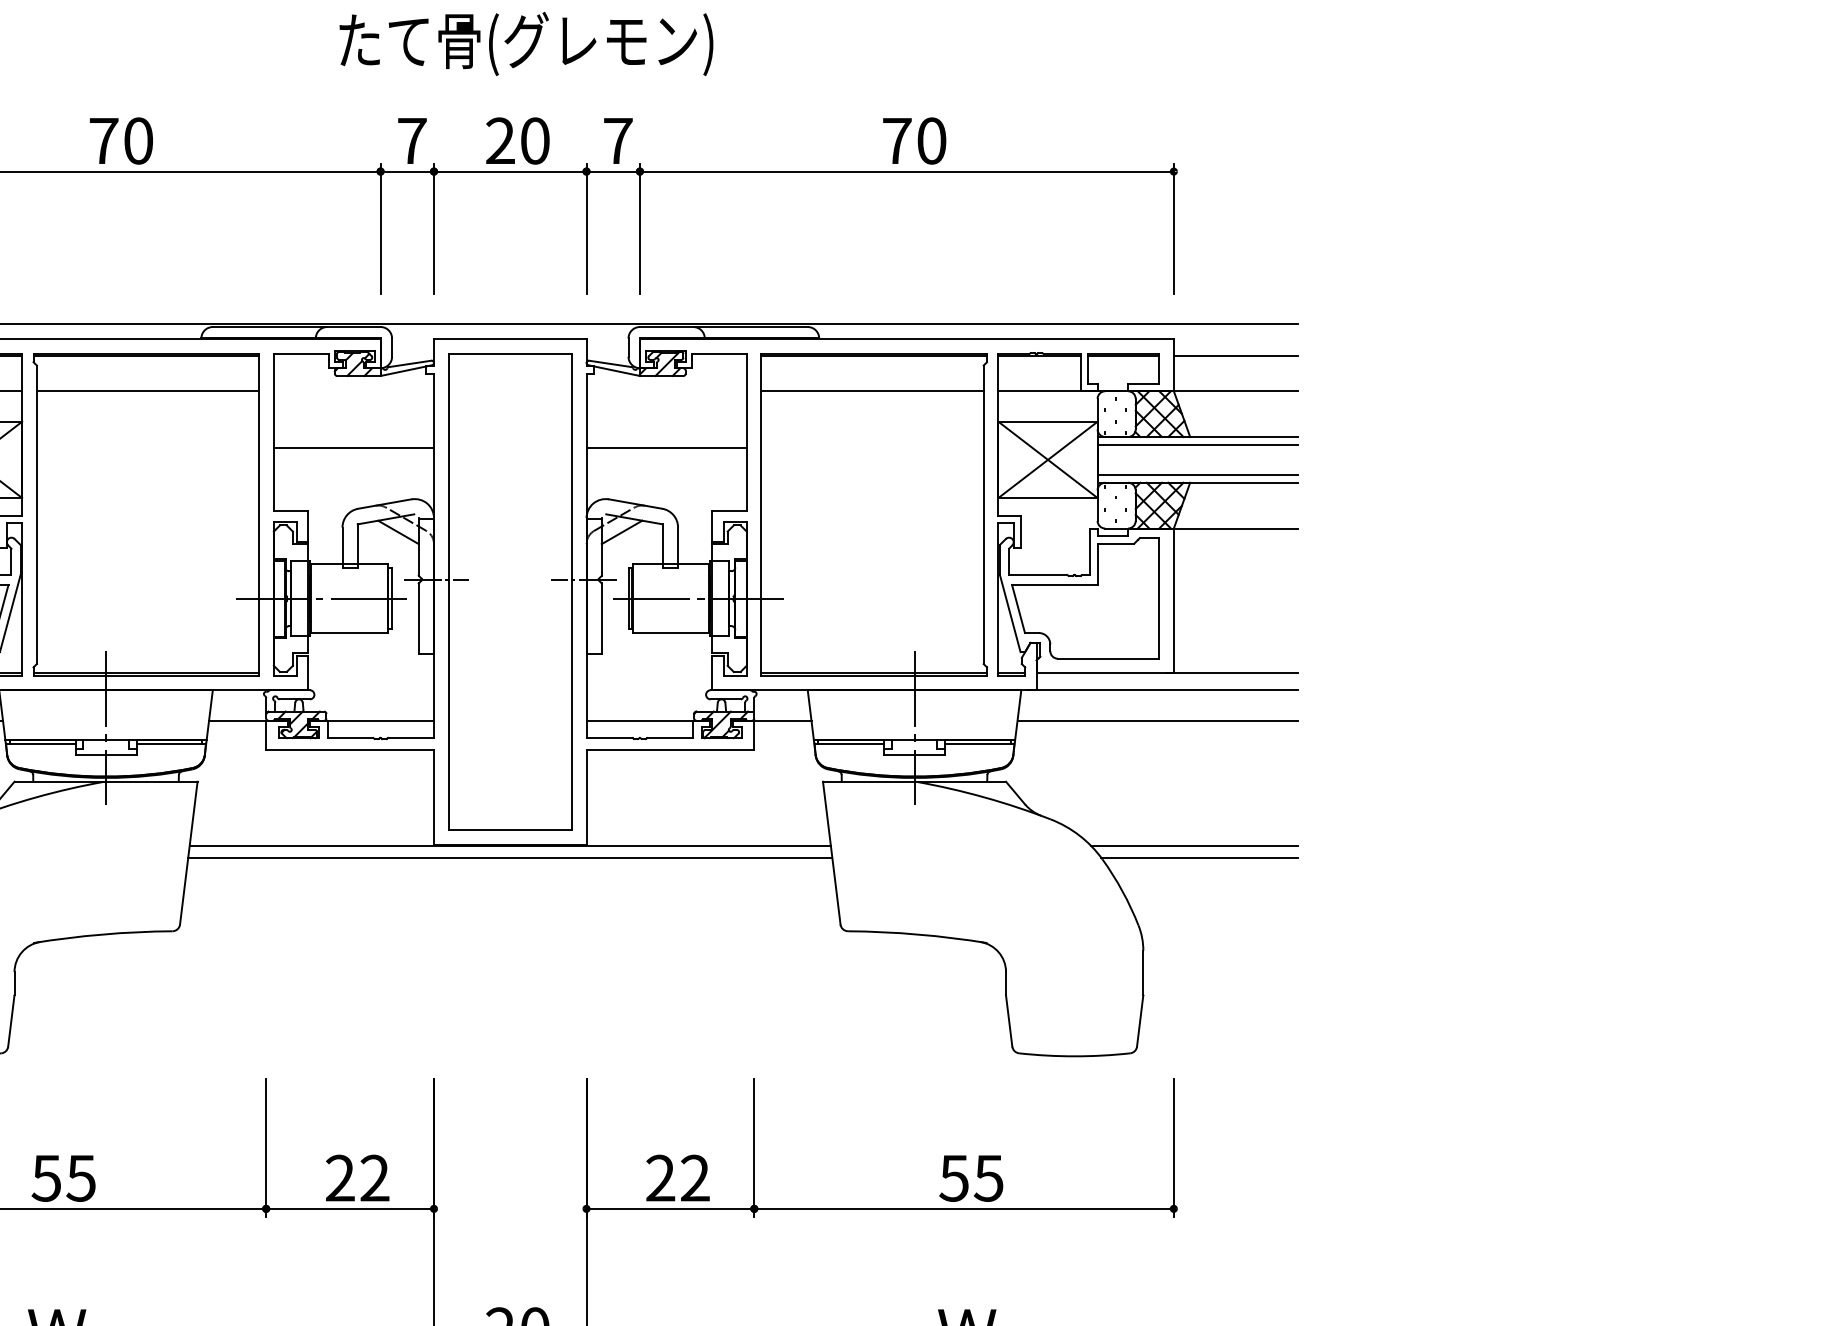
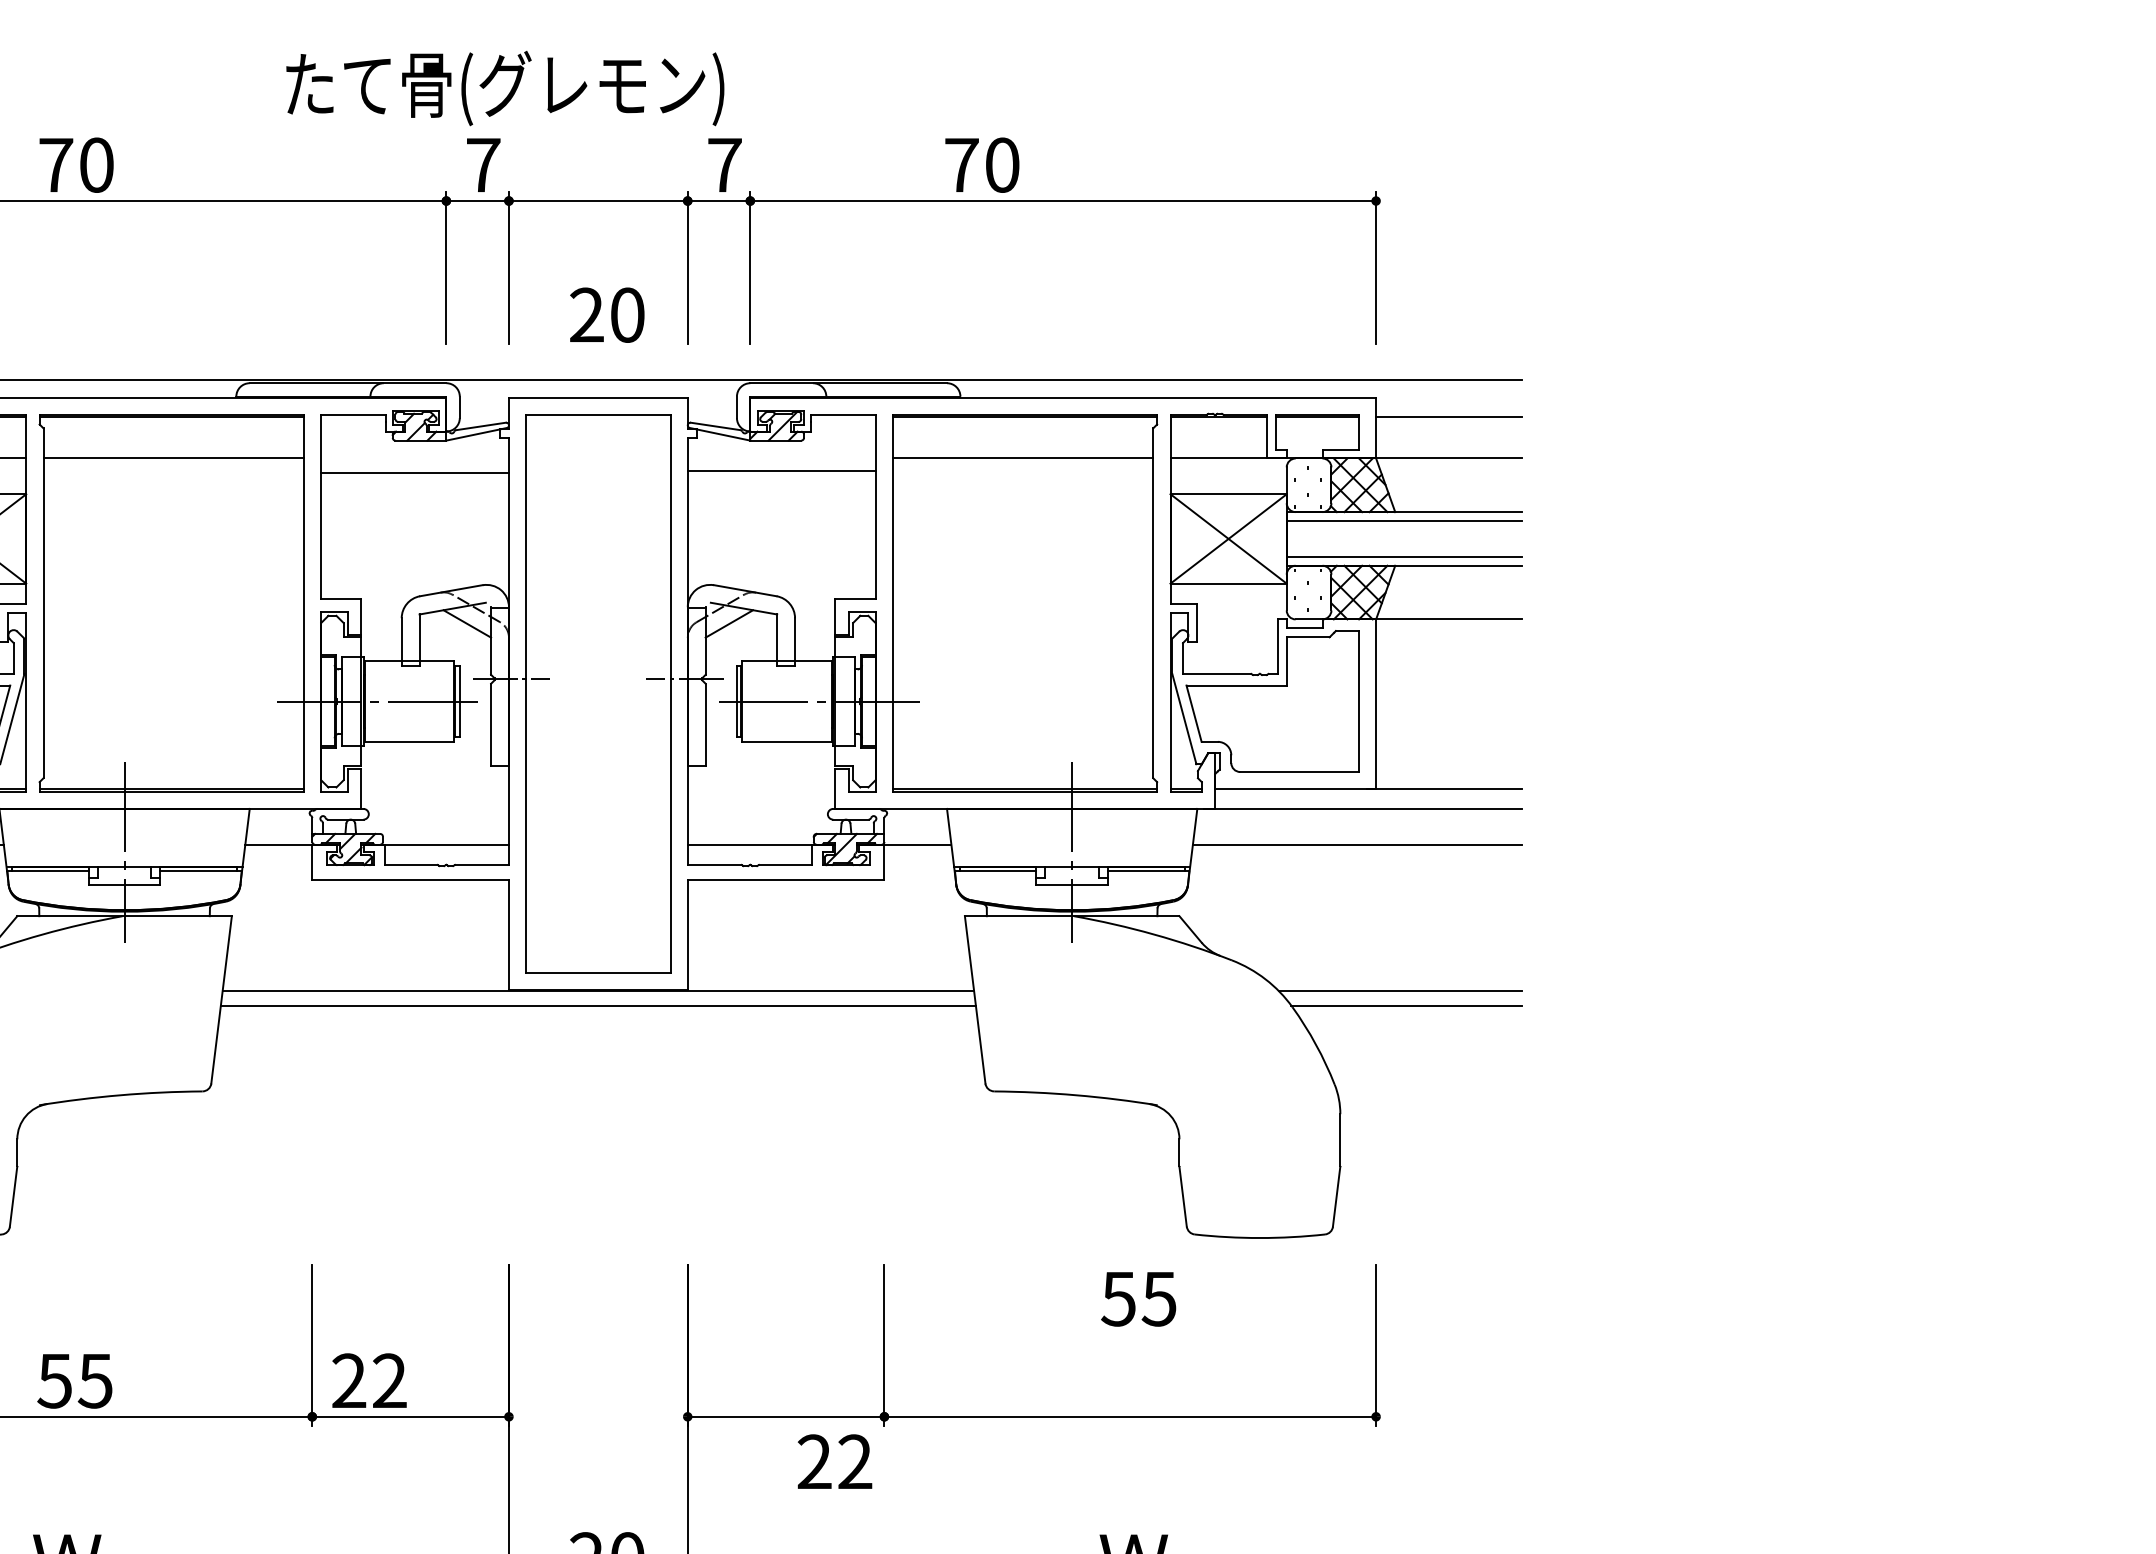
text: (526, 44) -> (505, 88), moved
text: (121, 140) -> (76, 164), moved
text: (518, 140) -> (607, 314), moved
text: (914, 140) -> (982, 164), moved
line: (353, 447) -> (414, 472), moved
line: (666, 447) -> (781, 470), moved
text: (357, 1177) -> (369, 1380), moved
text: (677, 1177) -> (834, 1461), moved
text: (971, 1178) -> (1138, 1299), moved

